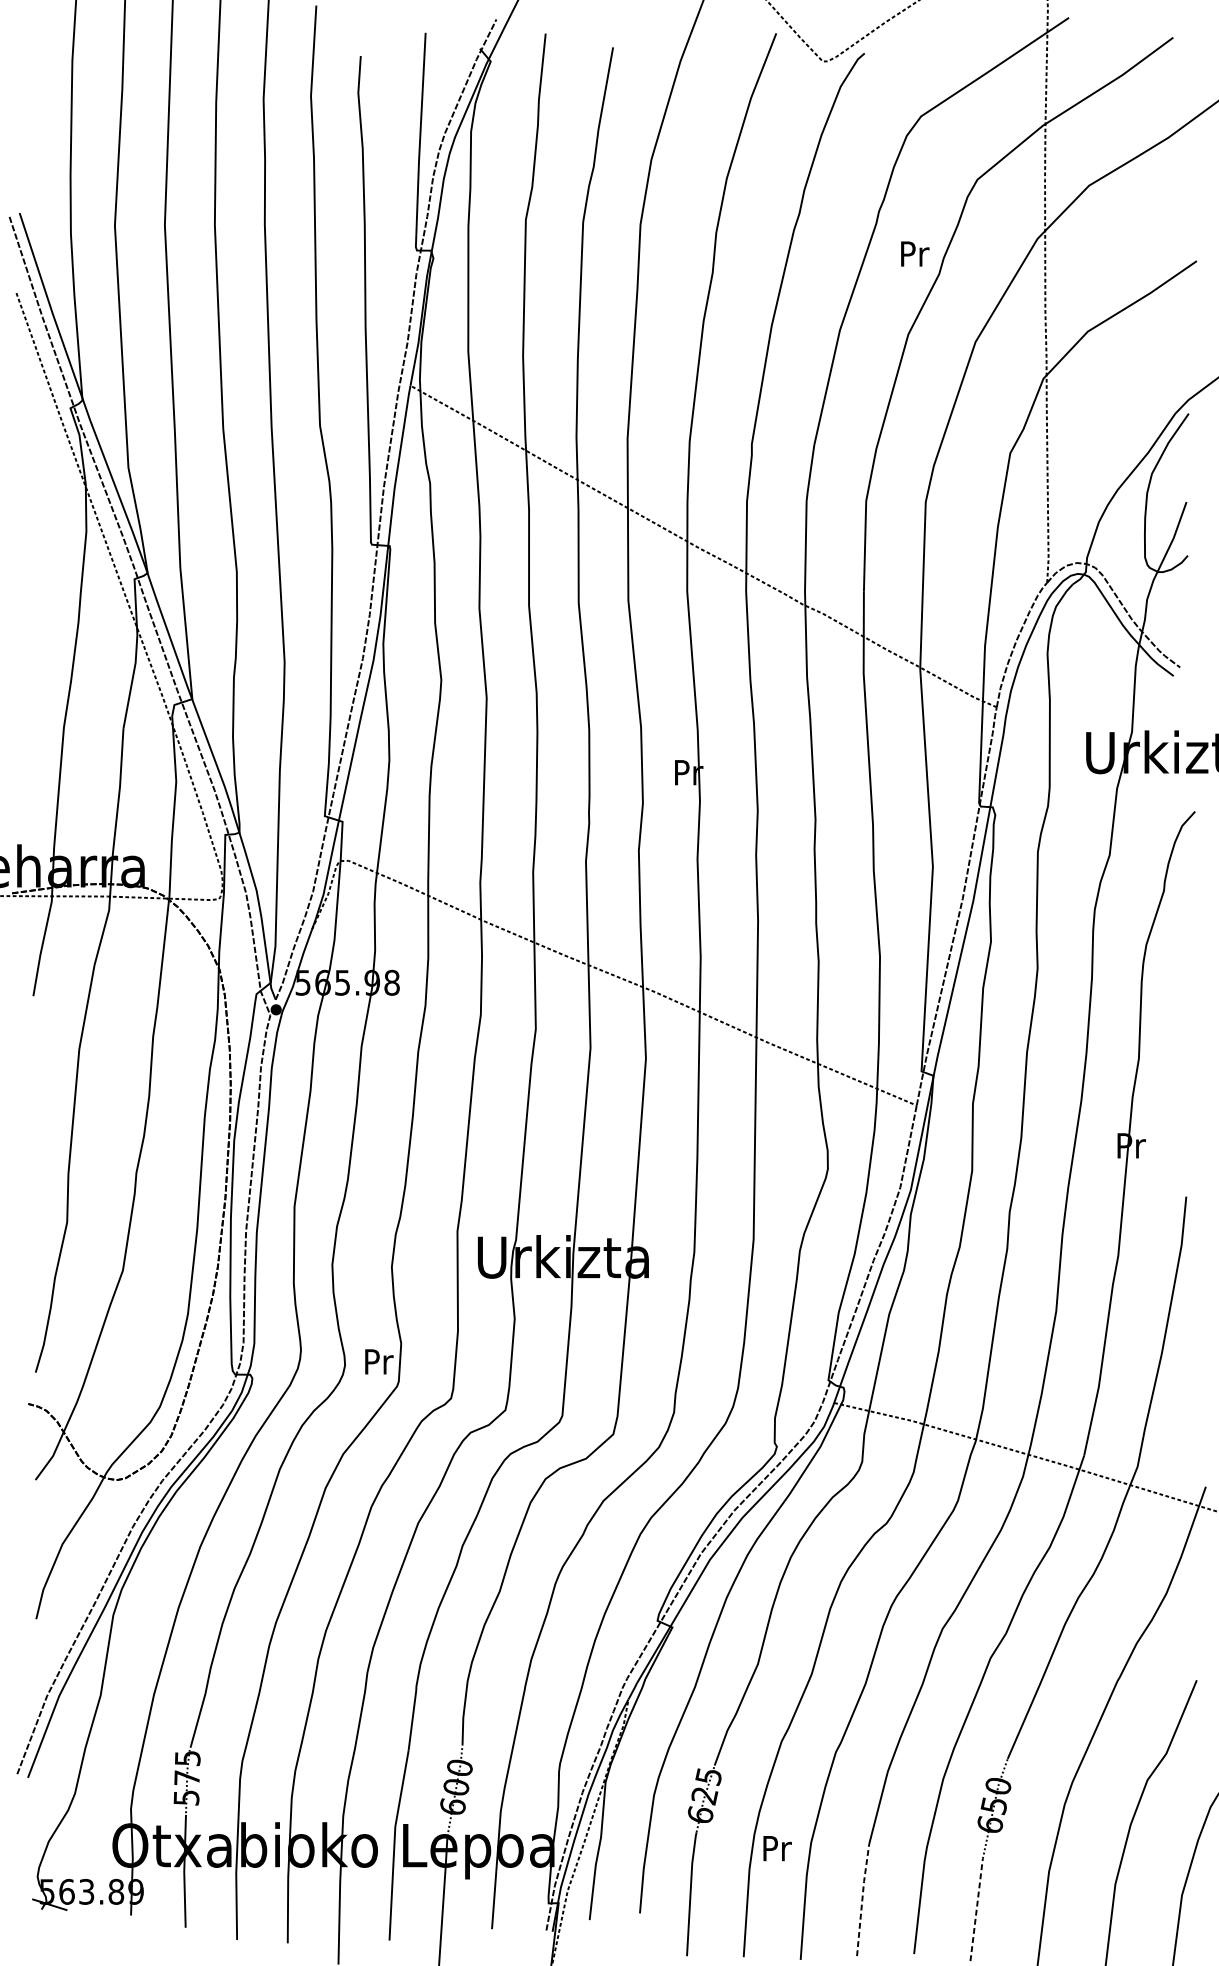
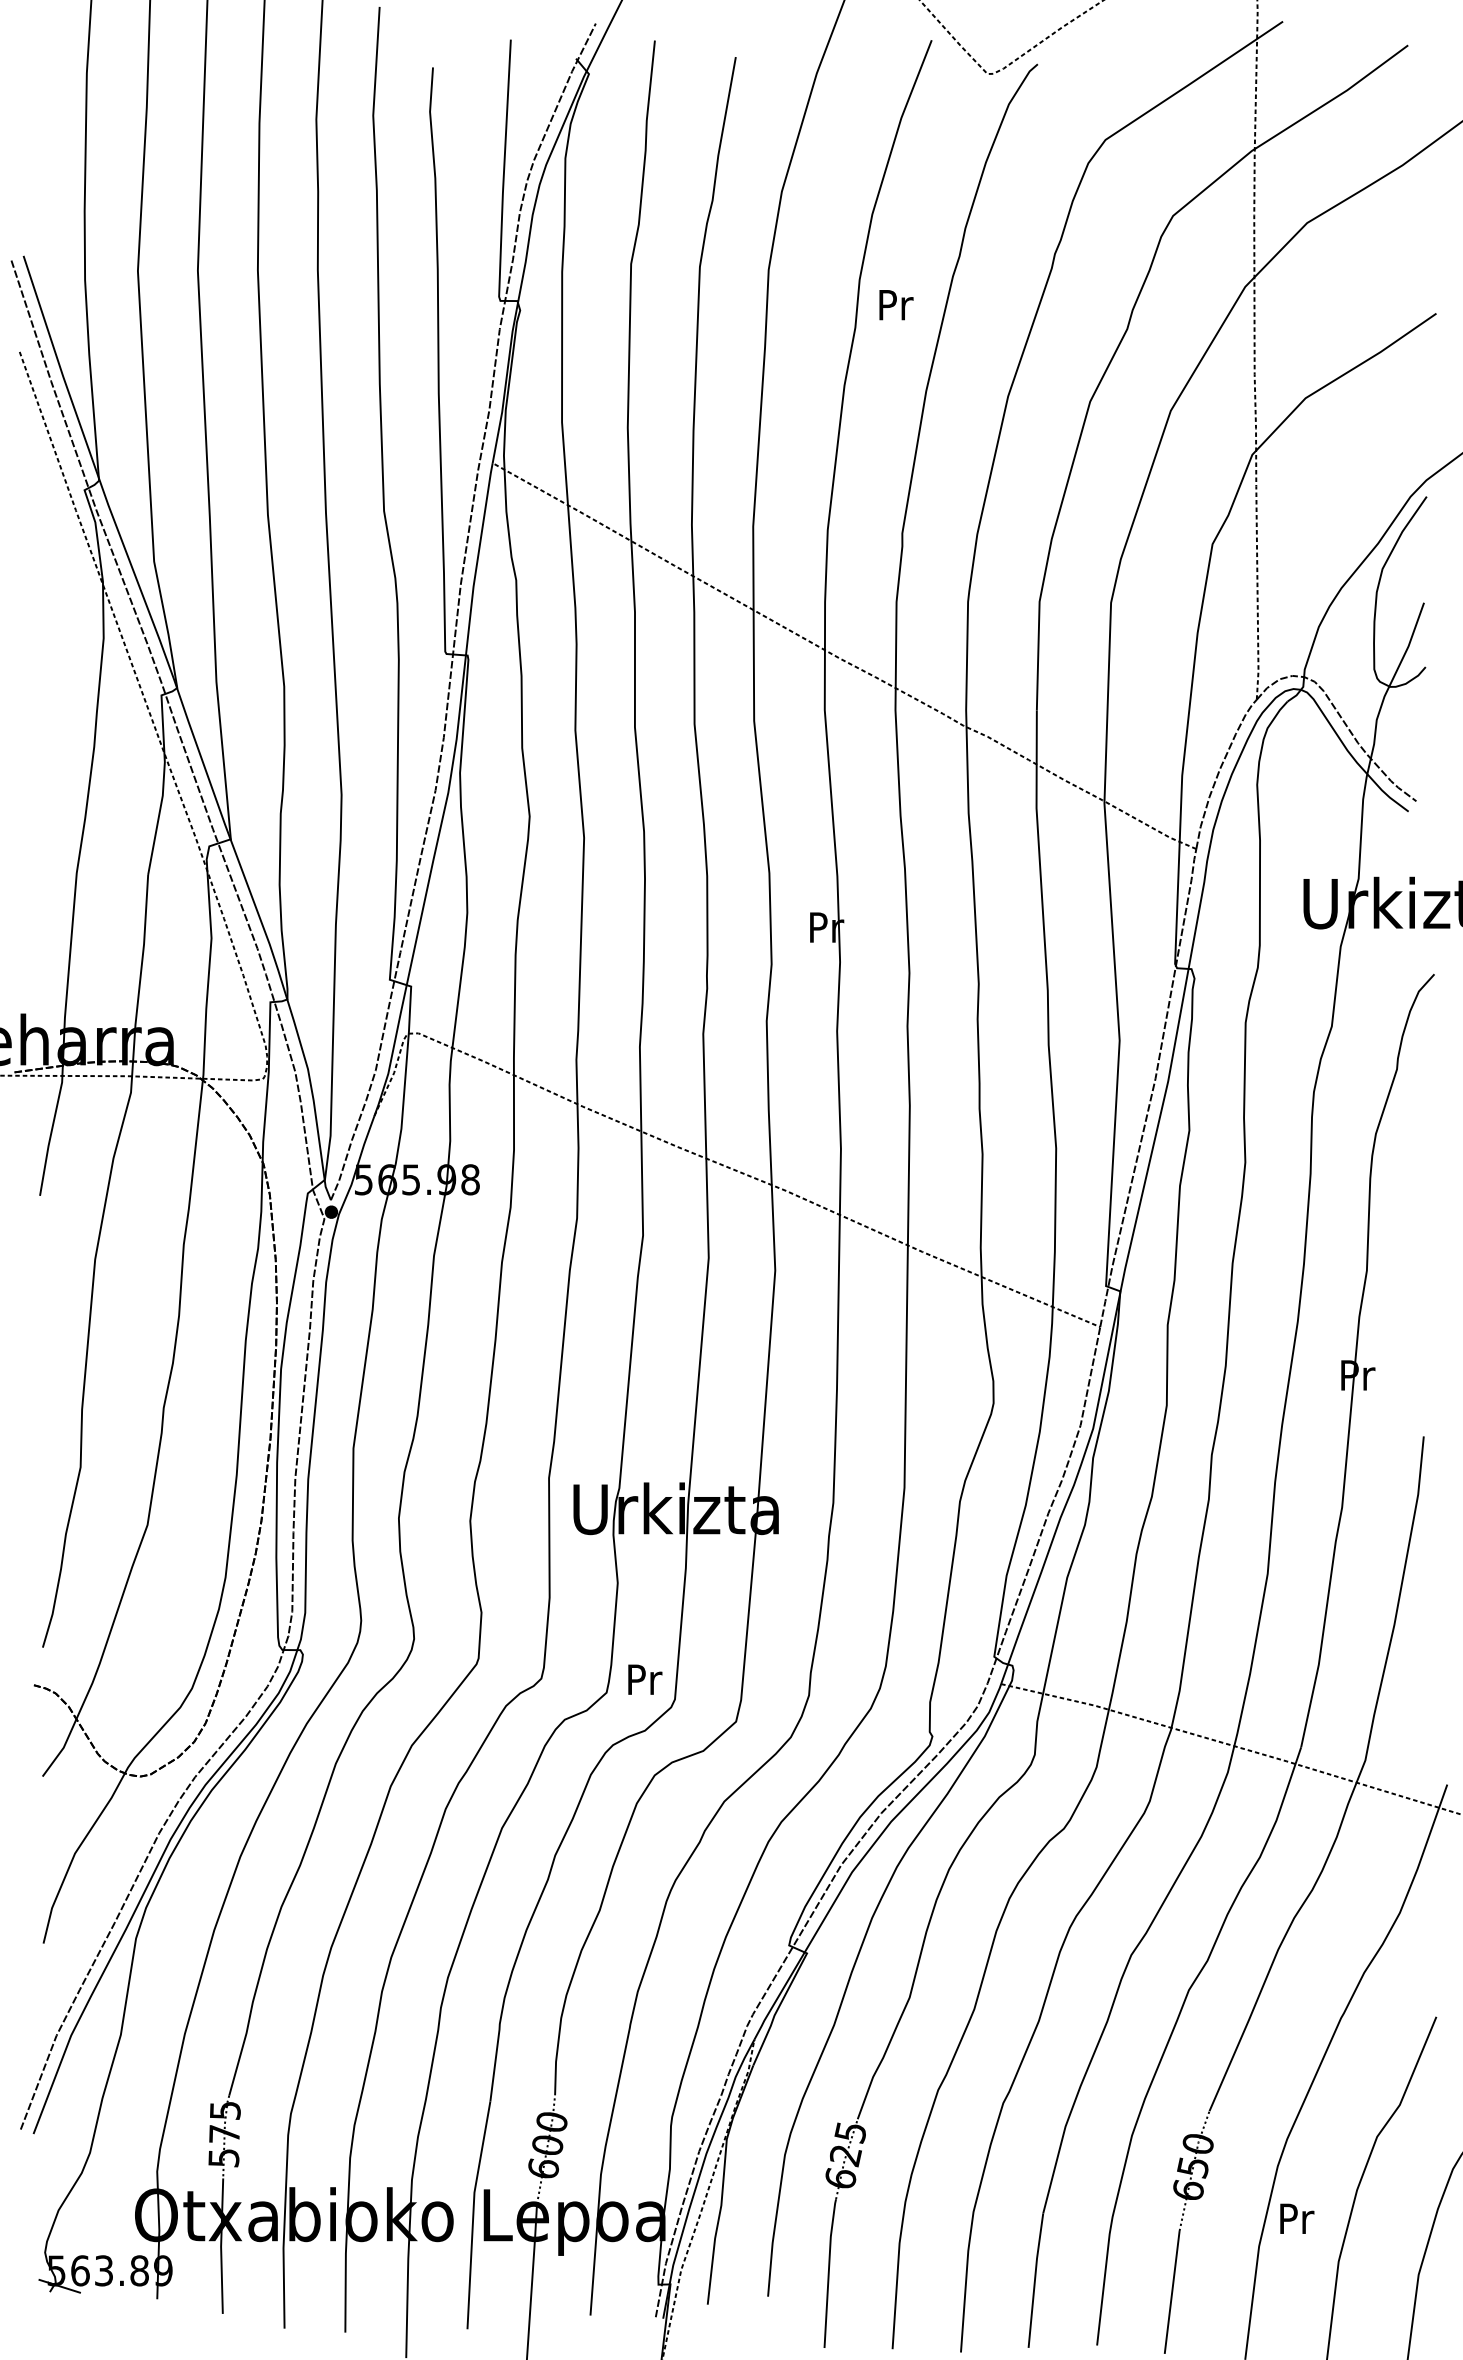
text: (915, 254) -> (896, 305), moved
text: (379, 1361) -> (645, 1679), moved
text: (777, 1848) -> (1297, 2218), moved
line: (862, 1899) -> (1035, 2279), dashed -> solid
line: (976, 1909) -> (1172, 2292), dashed -> solid

